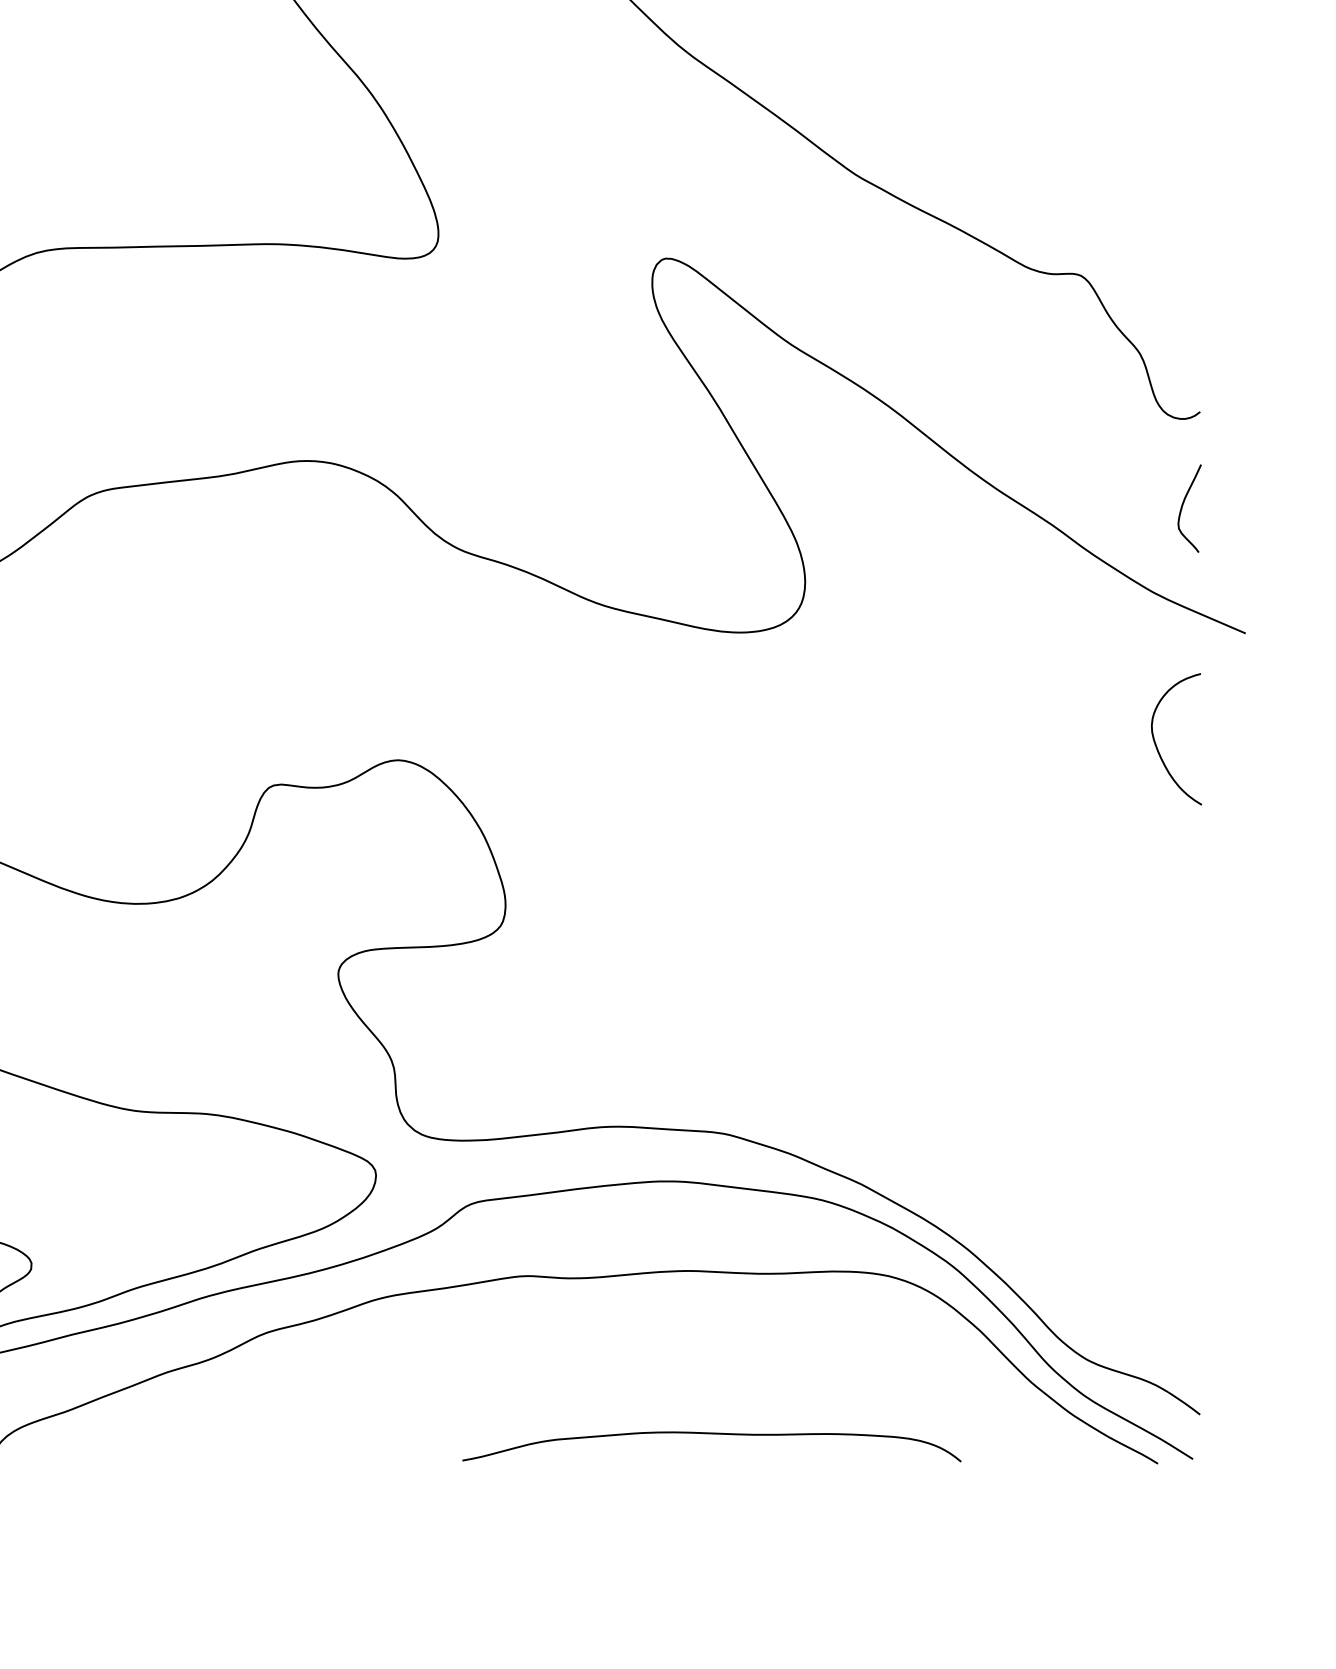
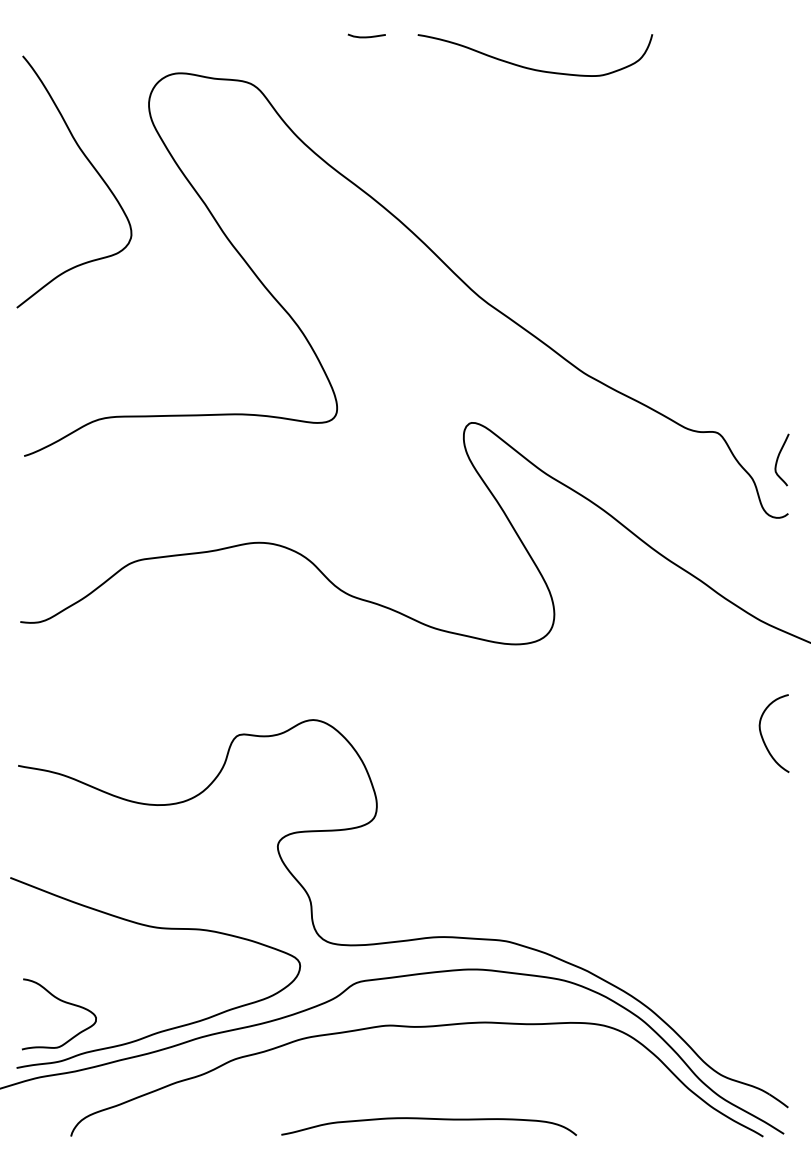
curve: (1183, 507) -> (778, 459), moved
curve: (1158, 745) -> (763, 737), moved
curve: (710, 1434) -> (428, 1119), moved

